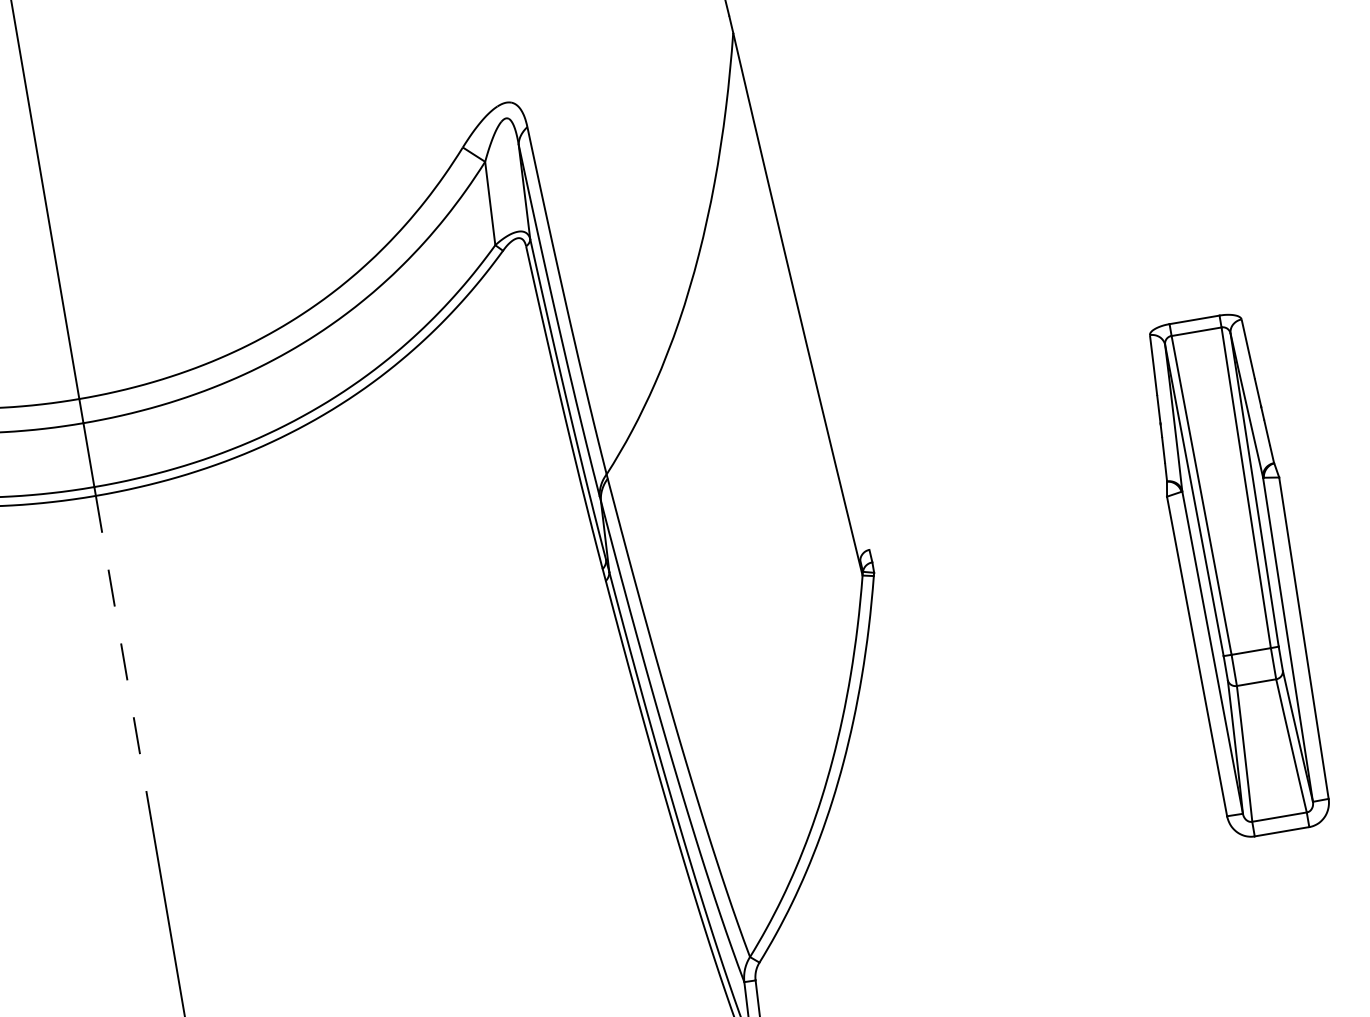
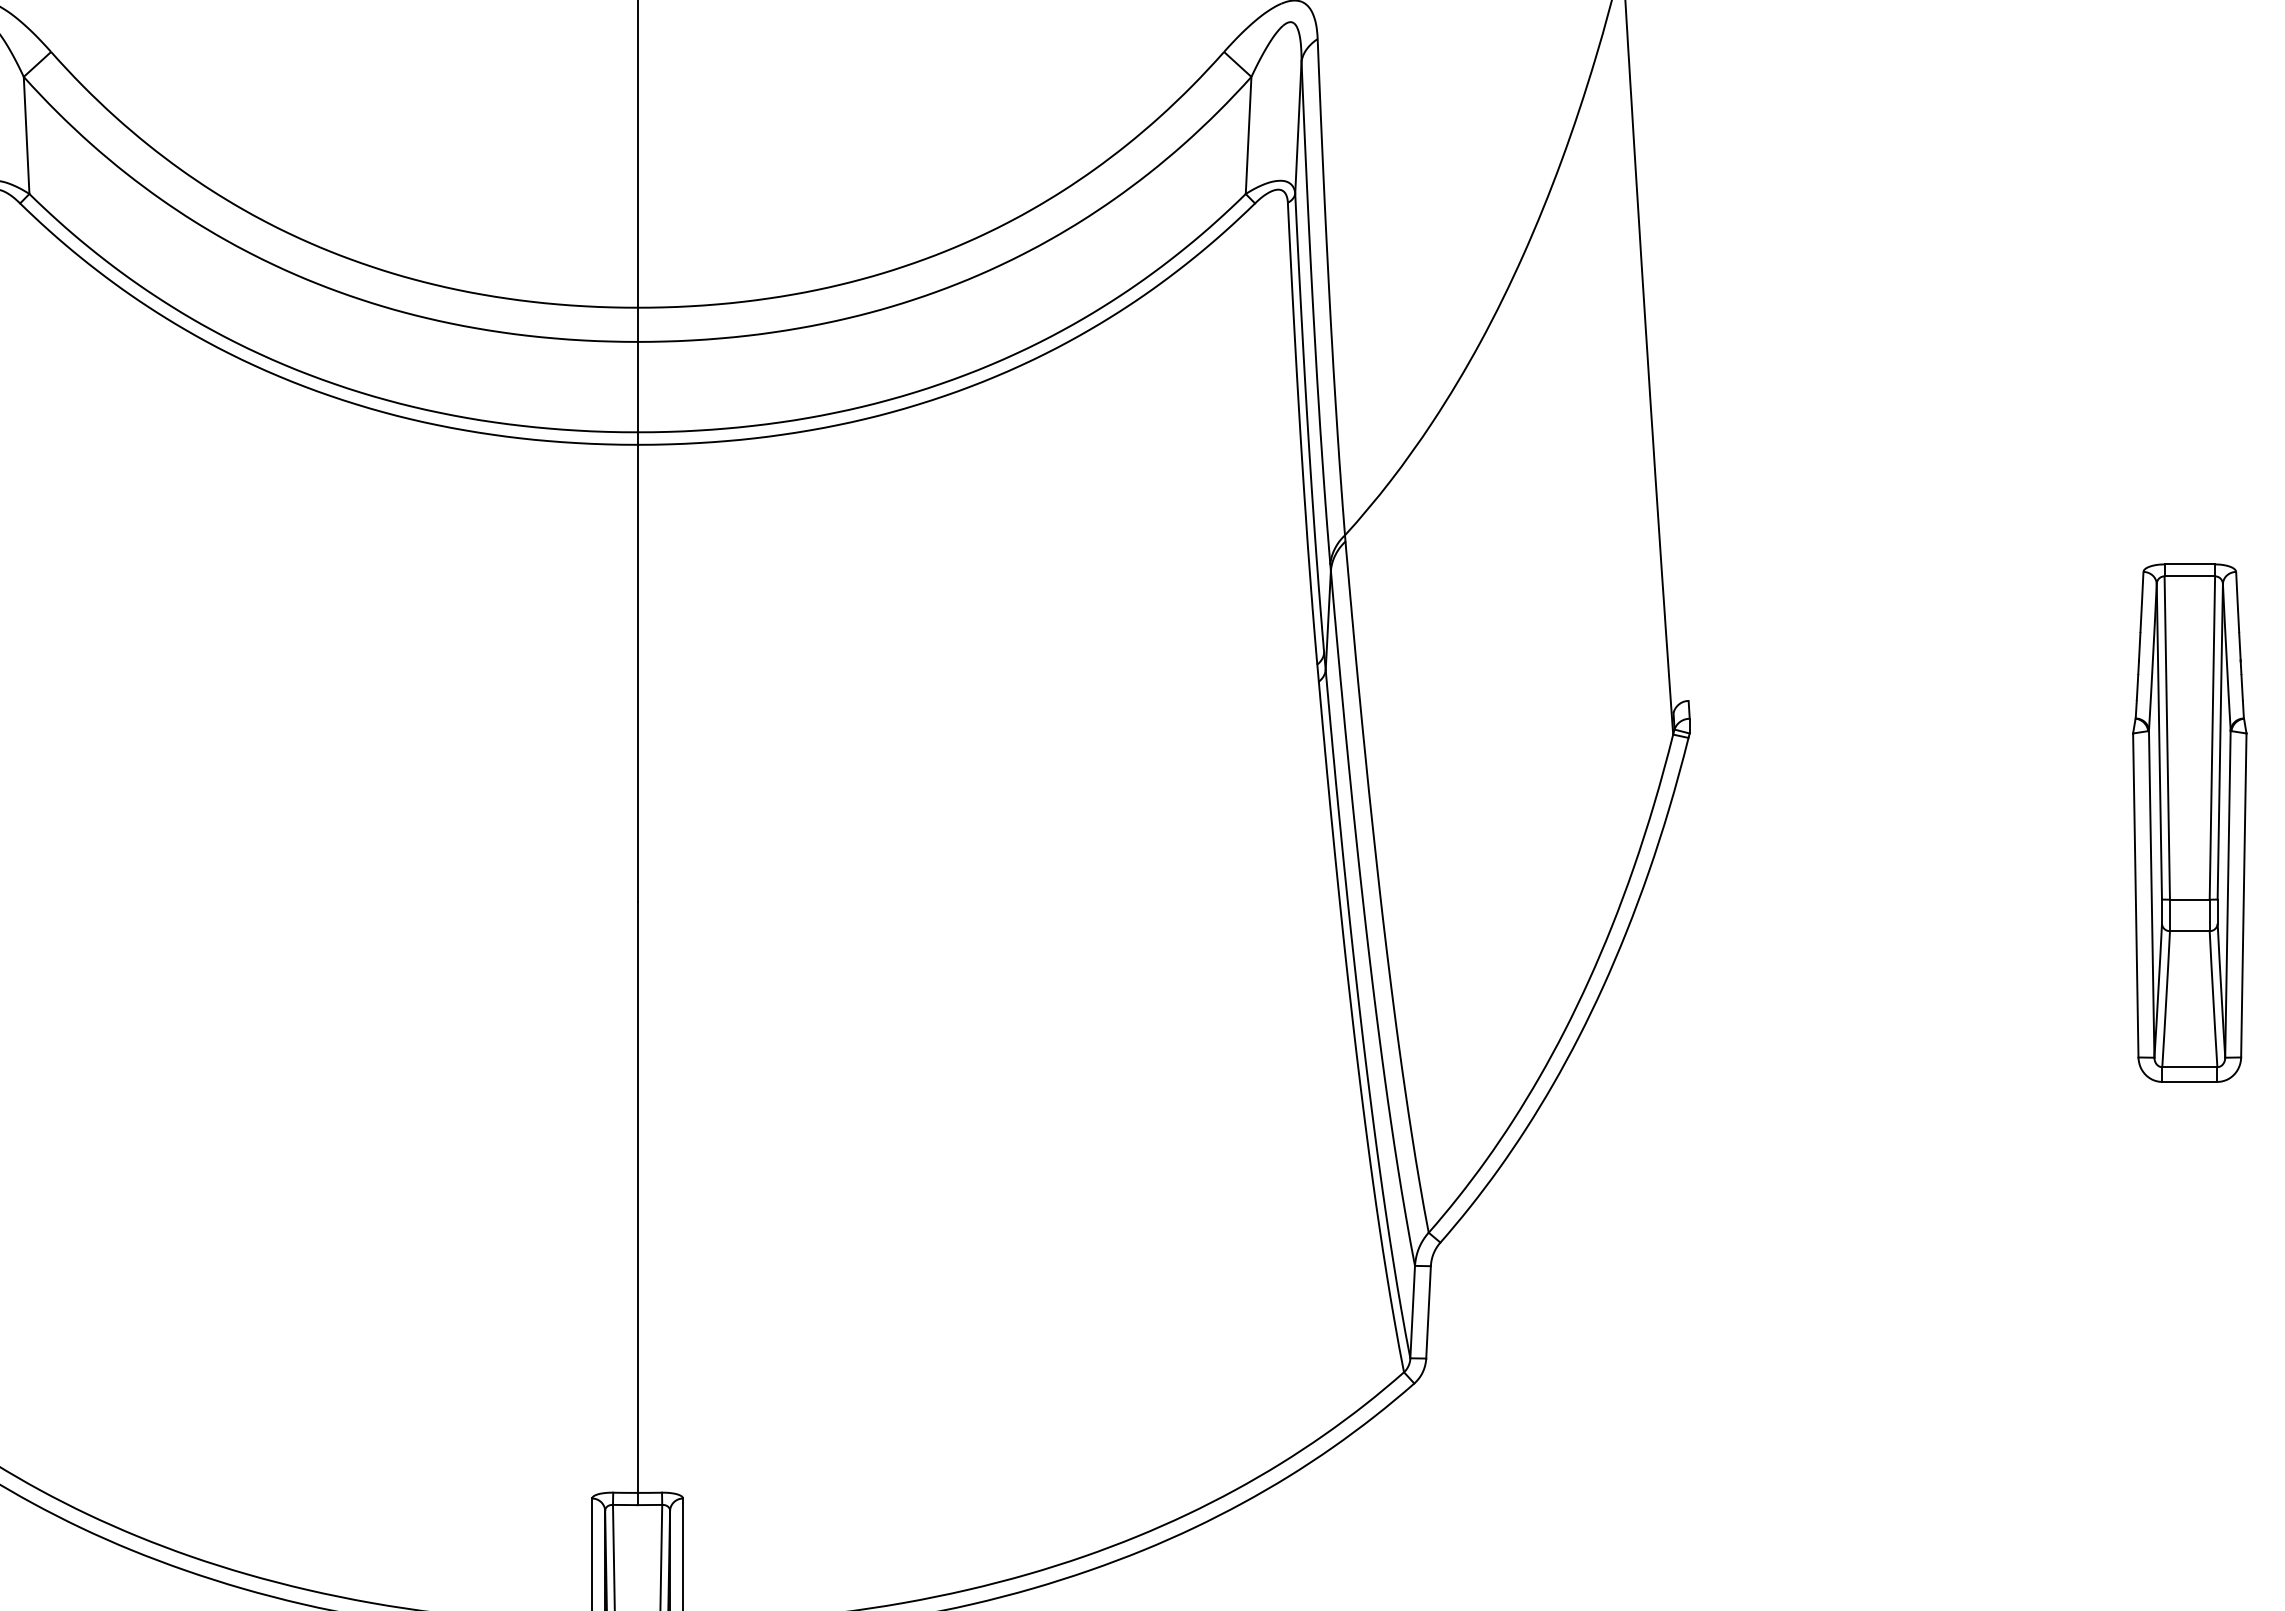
part: (1238, 575) -> (2189, 822), size x0.71
line: (123, 657) -> (637, 673), dashed -> solid

